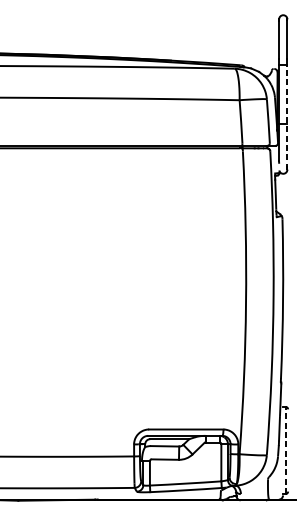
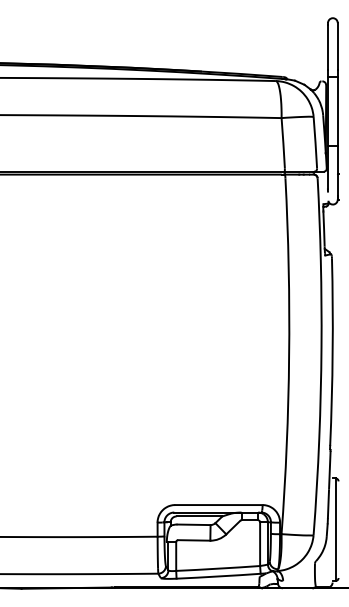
line: (287, 116) -> (337, 137), dashed -> solid
line: (285, 450) -> (335, 529), dashed -> solid

